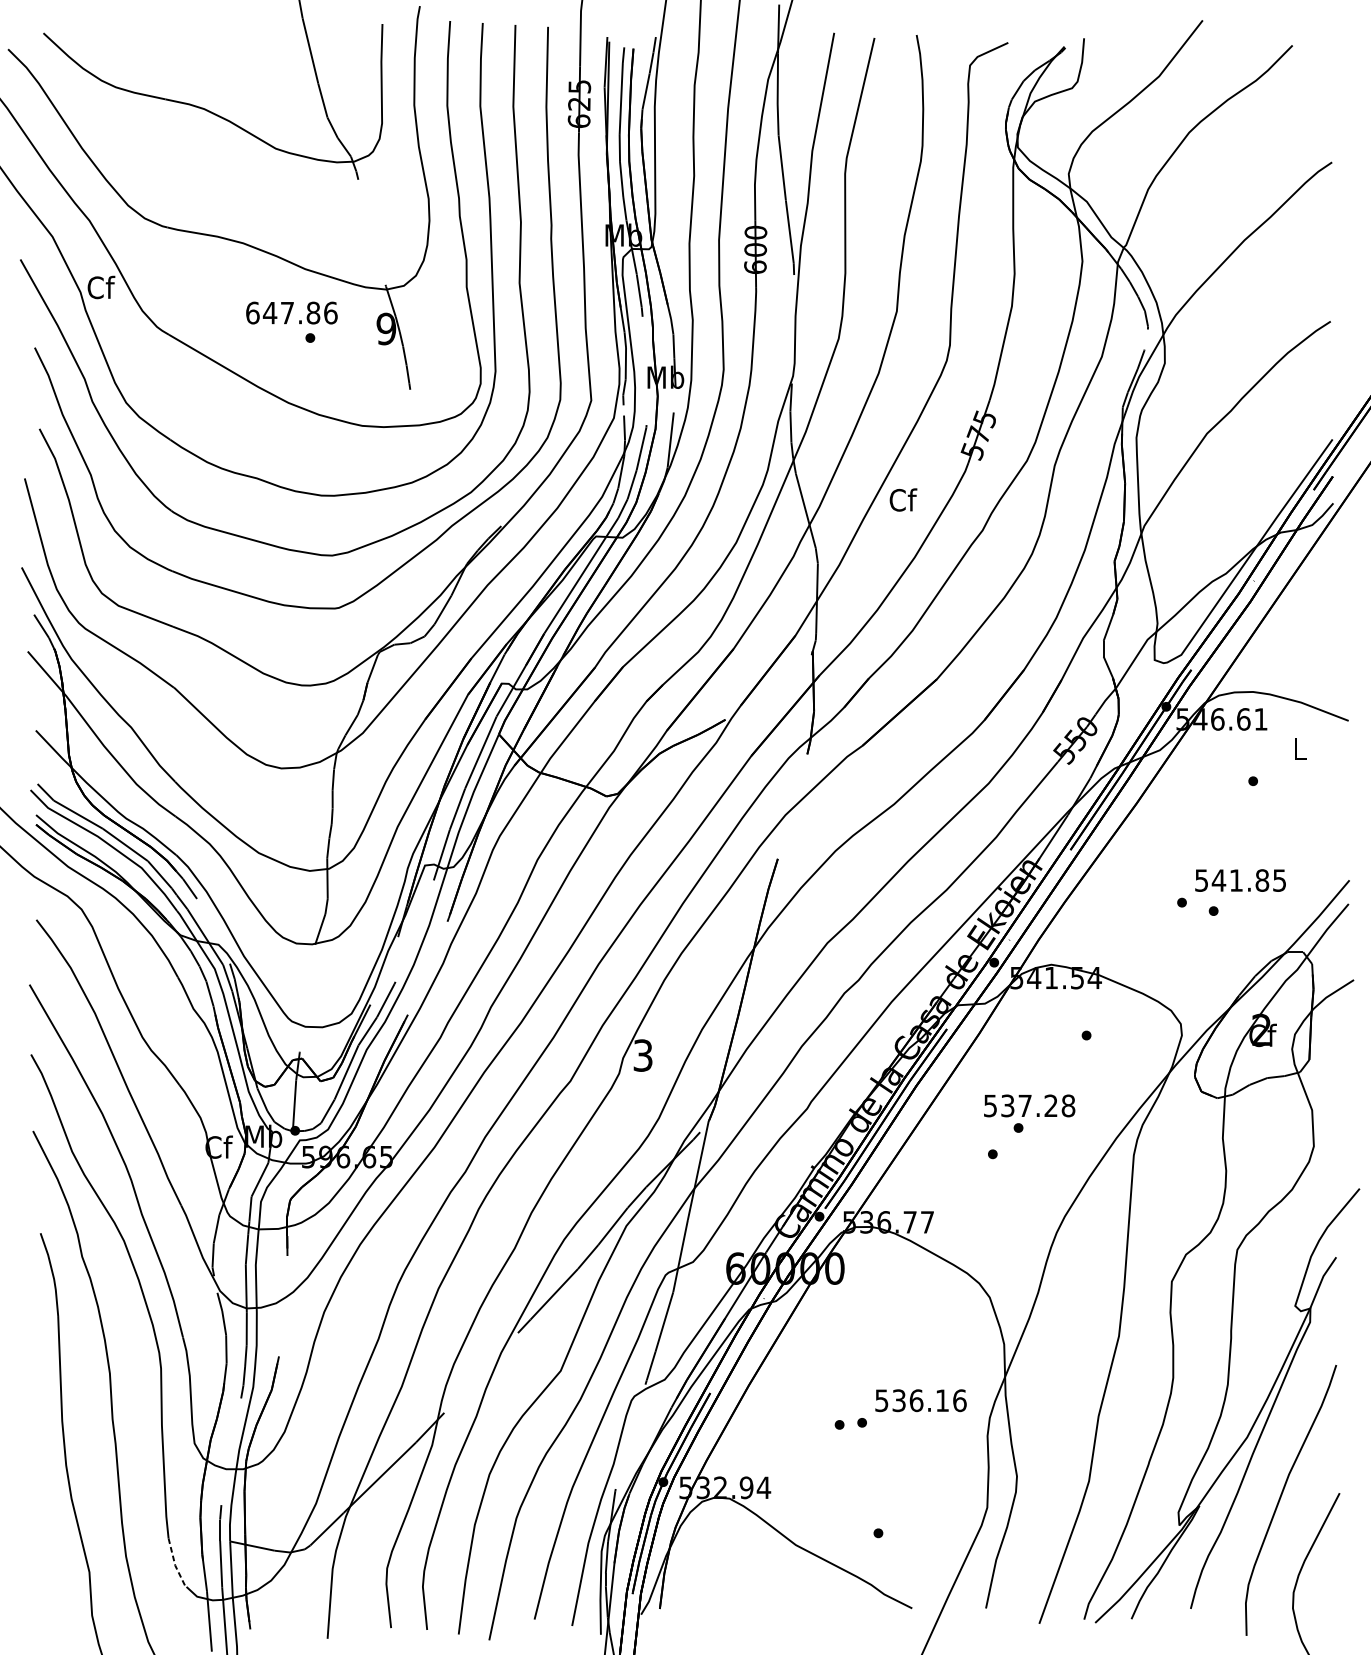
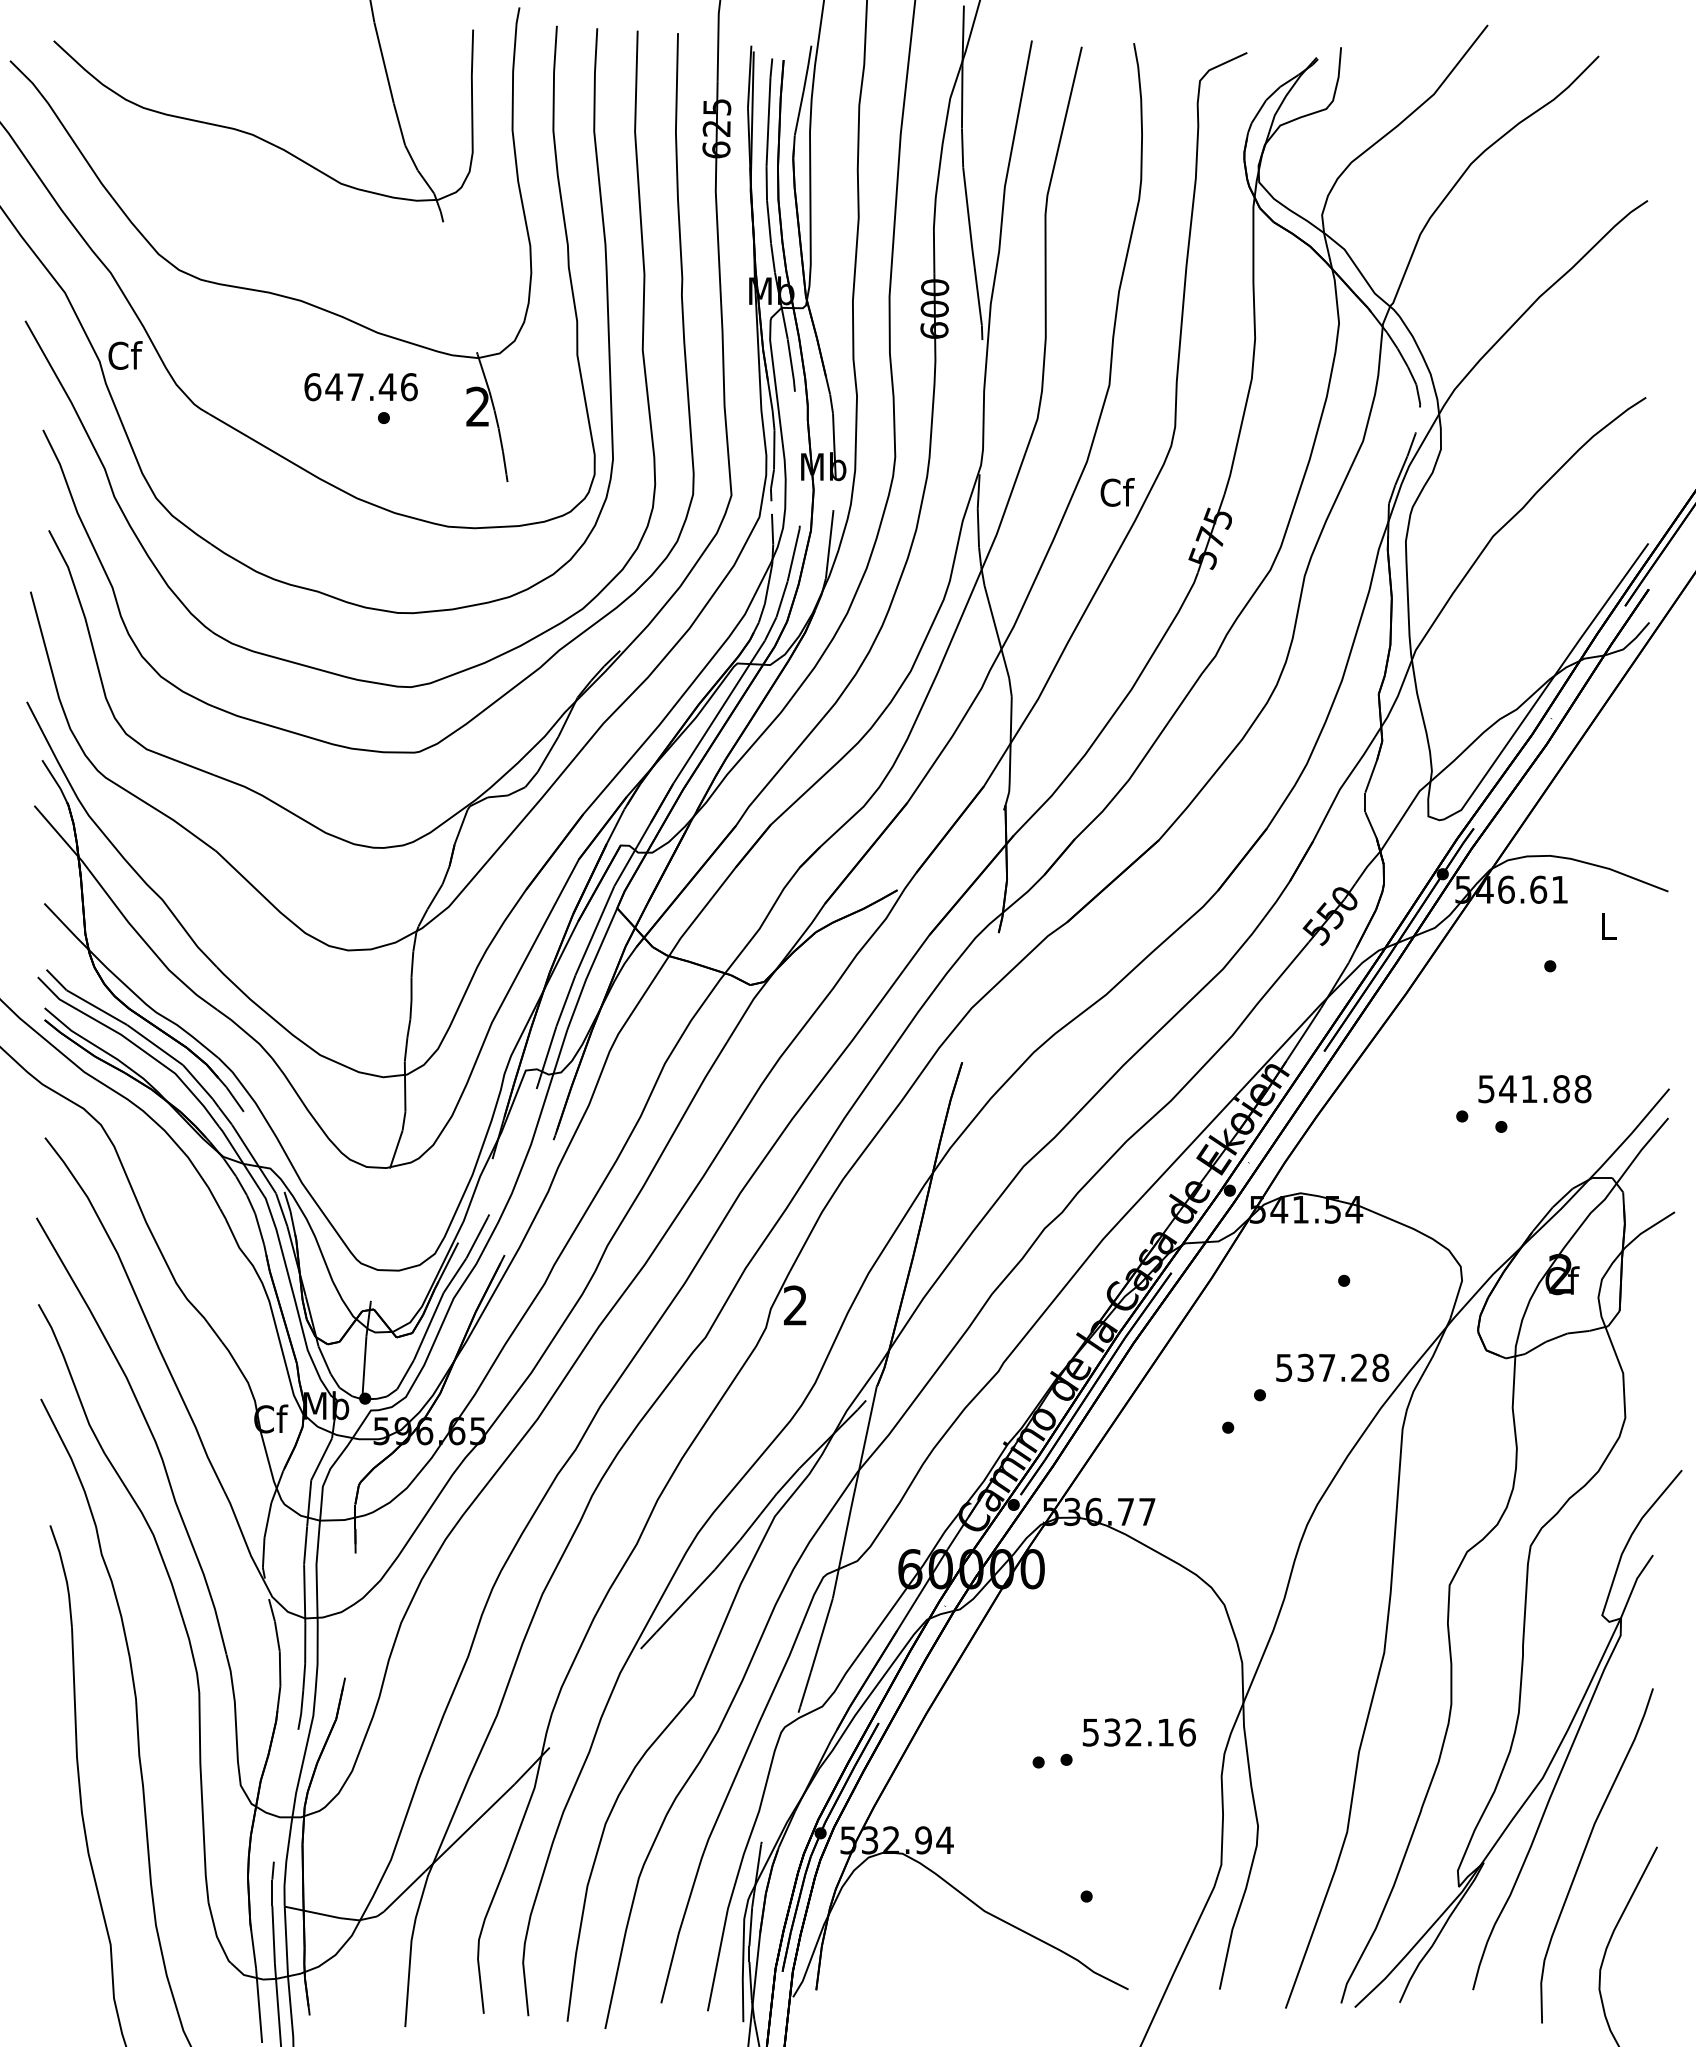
text: (313, 313) -> (387, 387), 647.86 -> 647.46
text: (385, 328) -> (477, 406), 9 -> 2
text: (903, 500) -> (1117, 492), moved
text: (1279, 880) -> (1582, 1089), 541.85 -> 541.88
text: (643, 1055) -> (795, 1305), 3 -> 2
text: (1029, 1105) -> (1332, 1367), moved
text: (916, 1400) -> (1133, 1732), 536.16 -> 532.16
line: (174, 1564) -> (216, 1935), dashed -> solid

